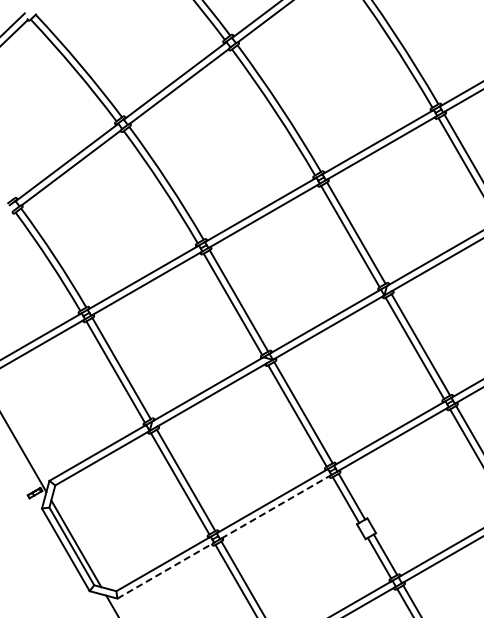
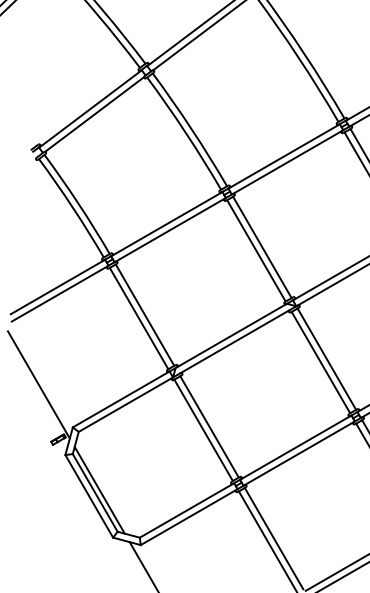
line: (276, 506) -> (299, 452), dashed -> solid
line: (165, 570) -> (188, 516), dashed -> solid

